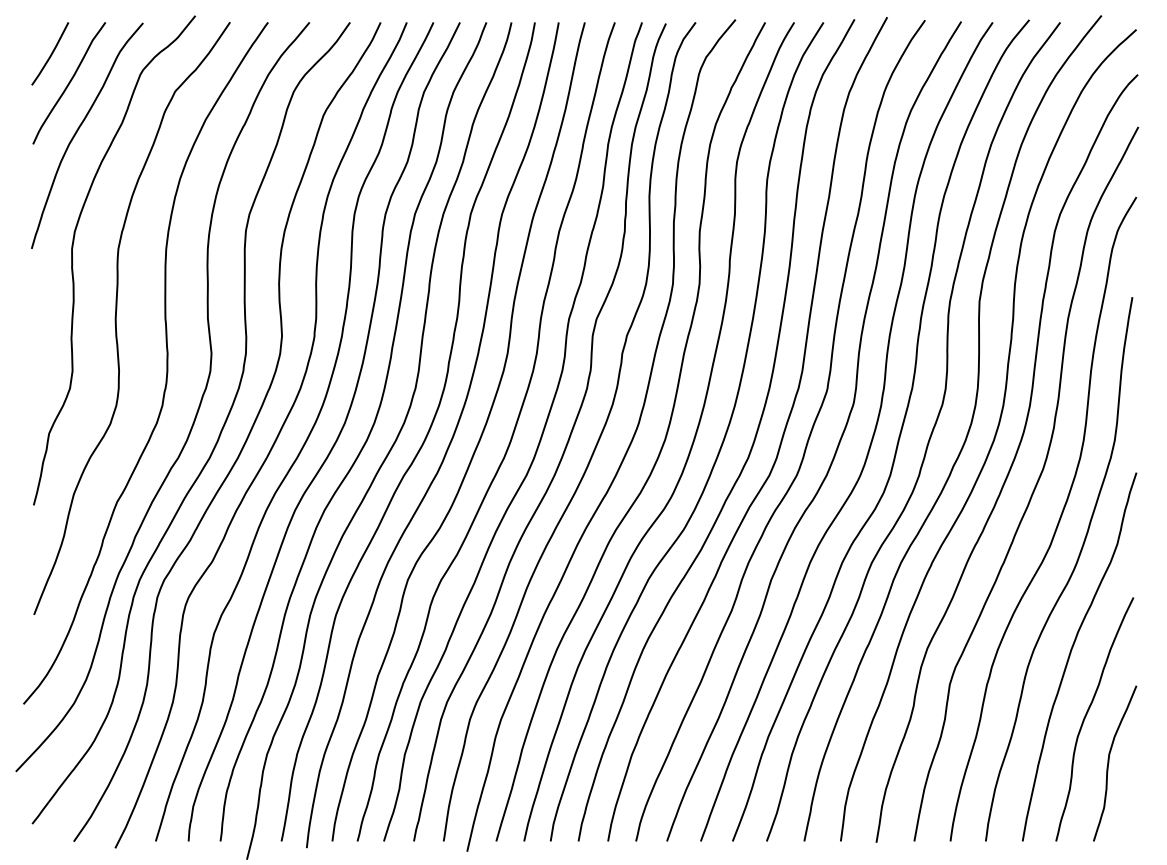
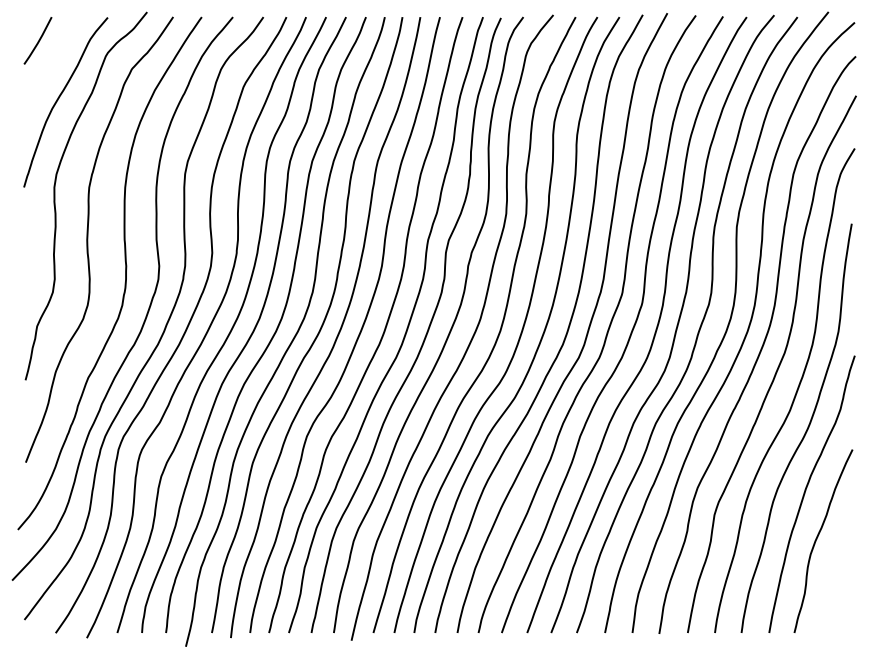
curve: (68, 83) -> (51, 63), removed
curve: (1109, 763) -> (834, 574), removed

